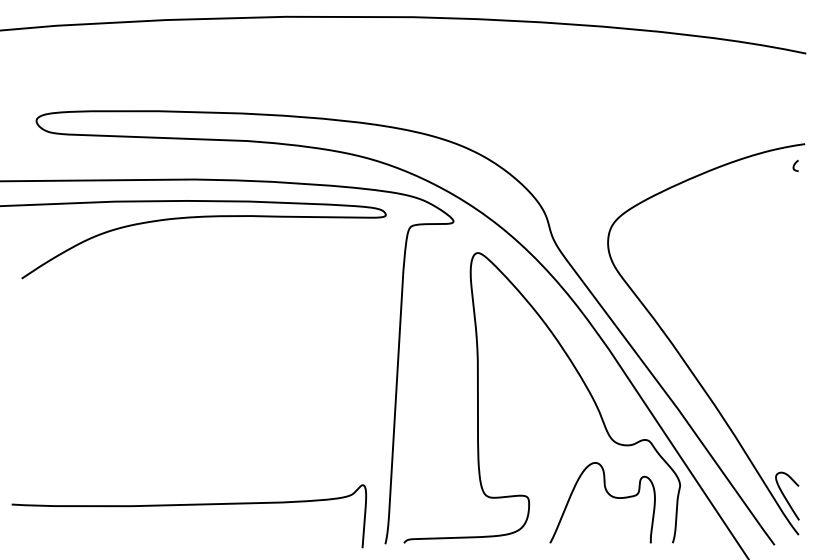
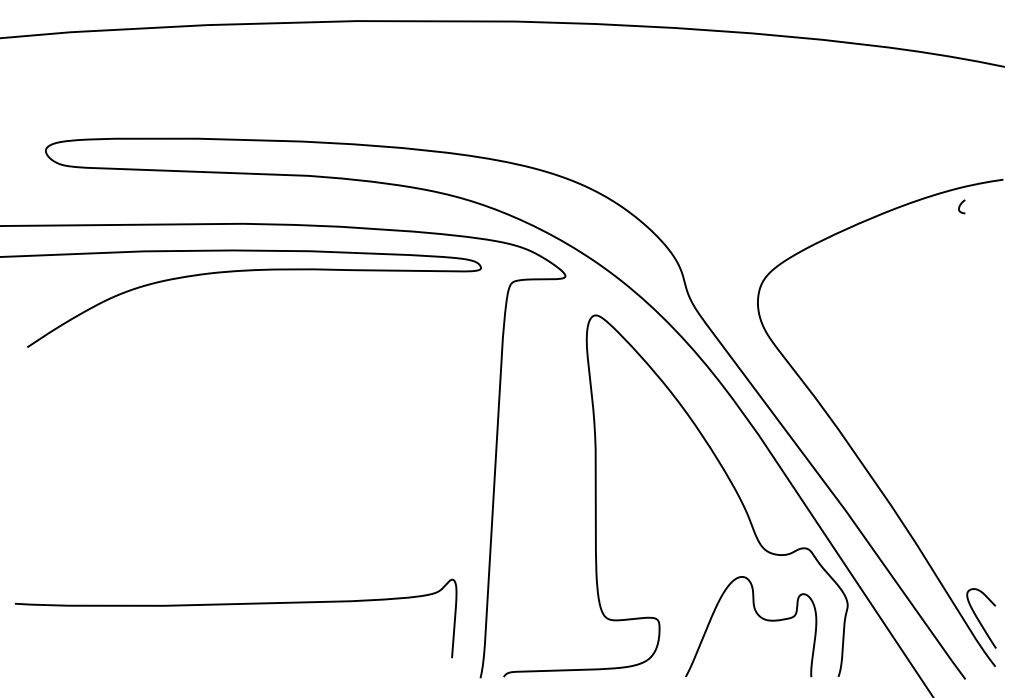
curve: (795, 164) -> (961, 205), moved
curve: (185, 505) -> (231, 605), moved

